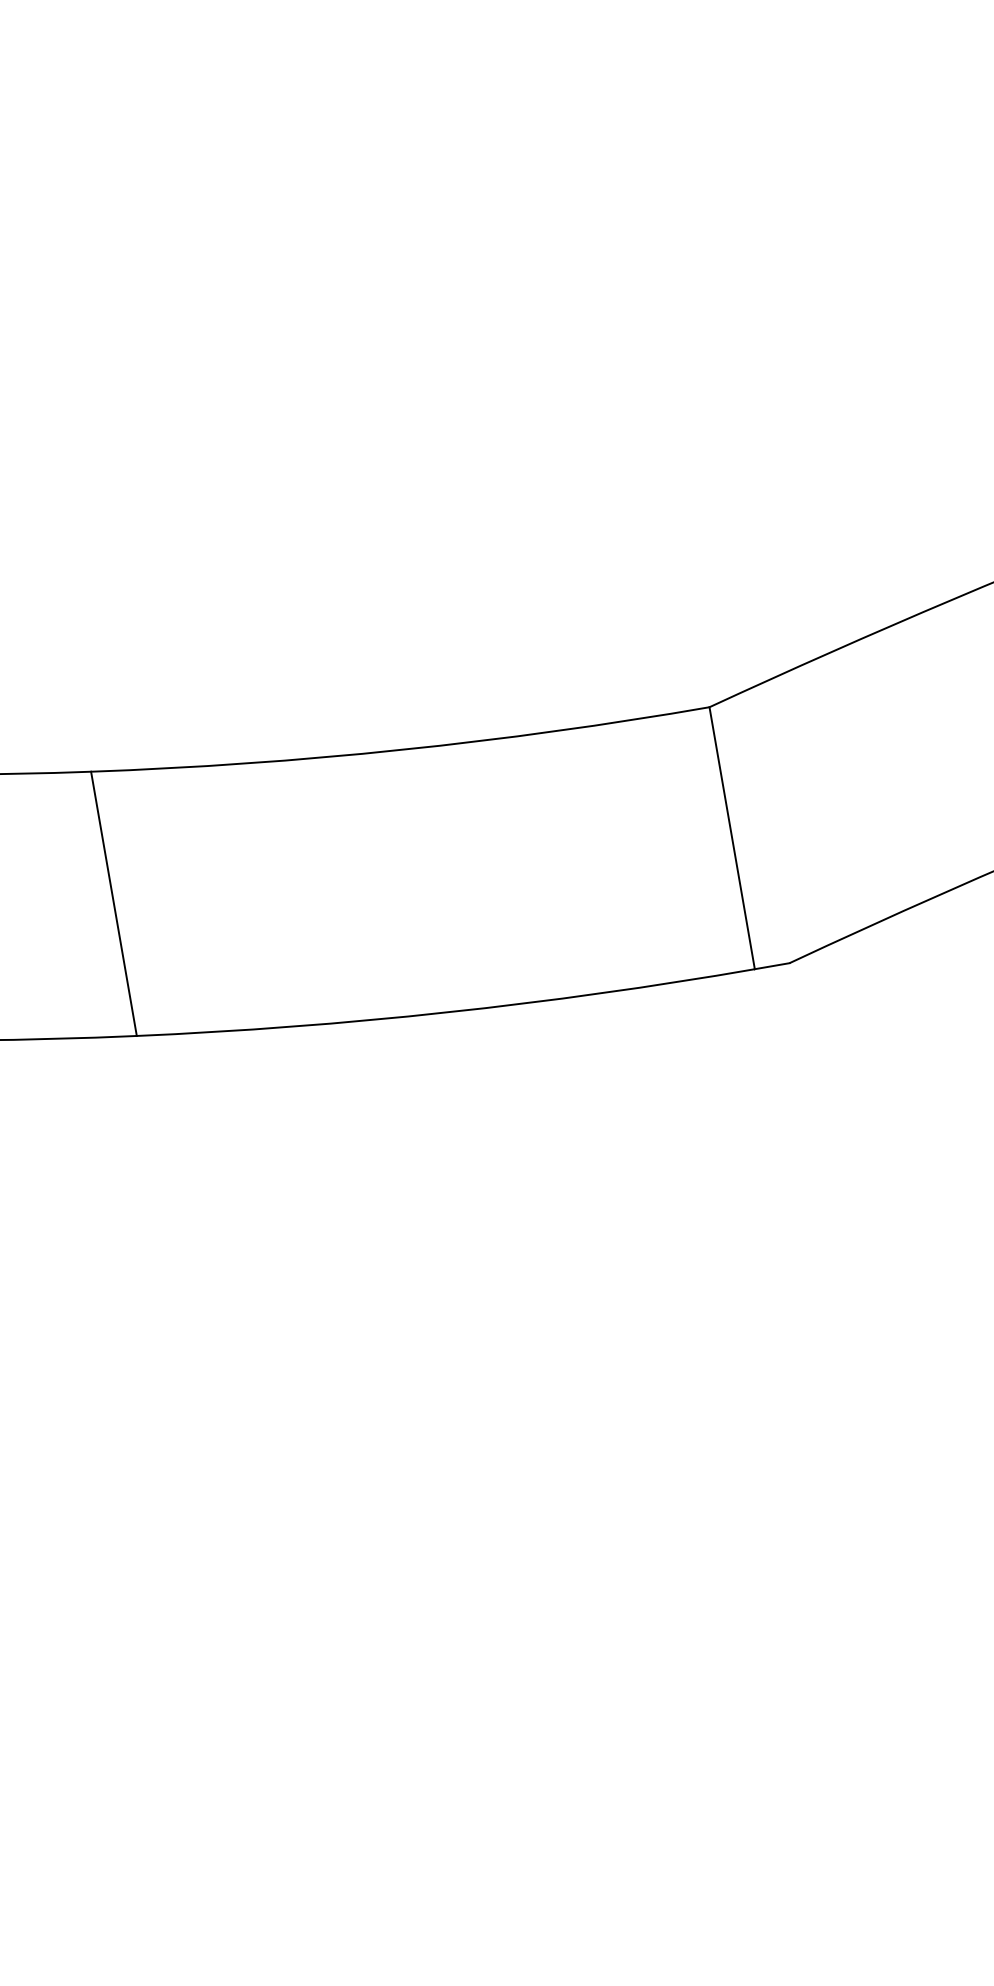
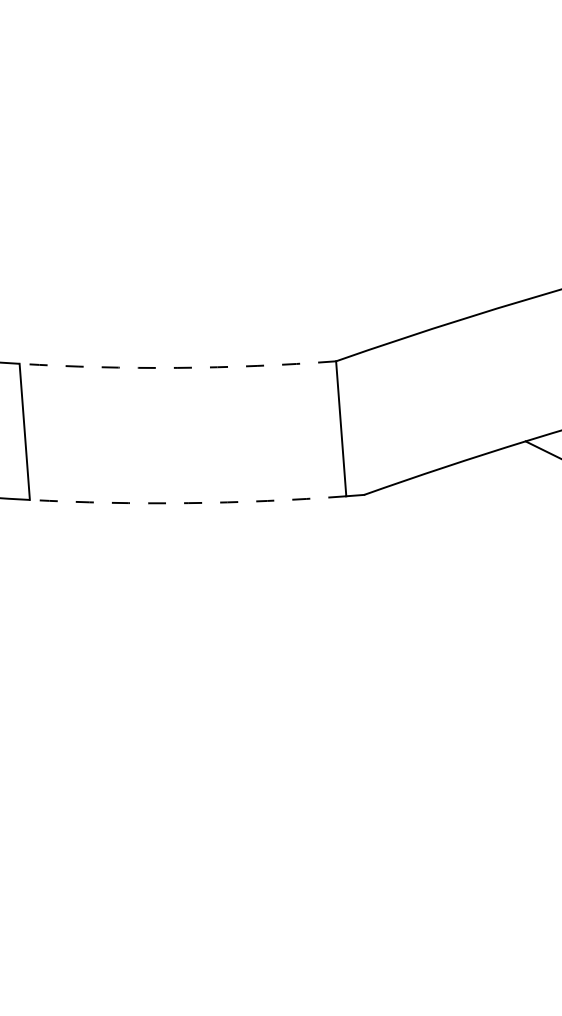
arc: (400, 749) -> (177, 367), solid -> dashed
arc: (447, 1013) -> (188, 503), solid -> dashed

